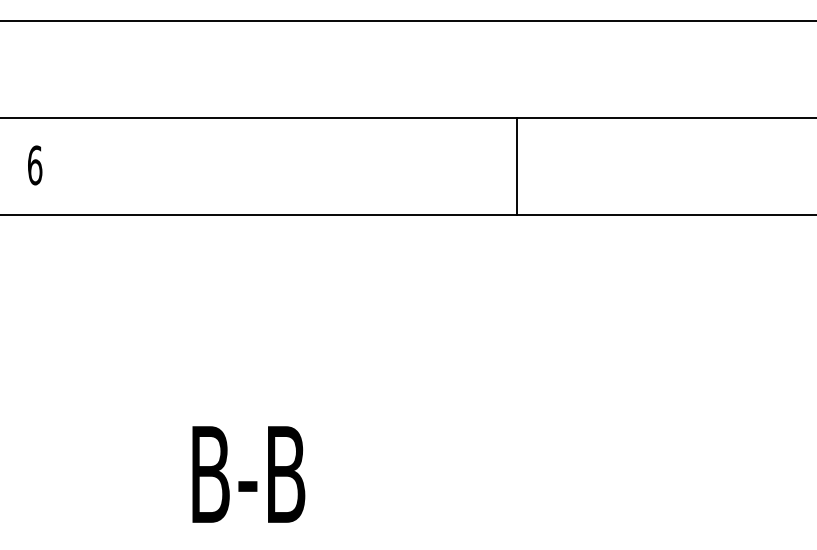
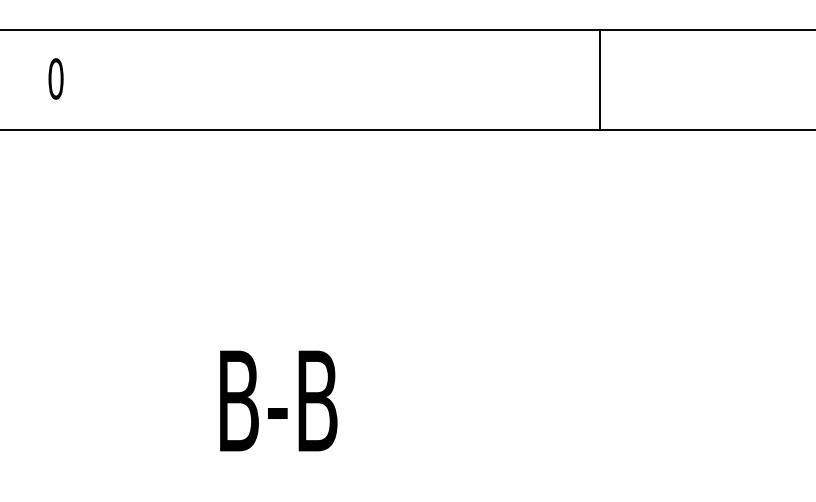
text: (34, 165) -> (55, 79), 6 -> 0
line: (517, 166) -> (600, 80), moved

